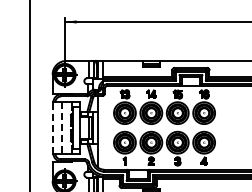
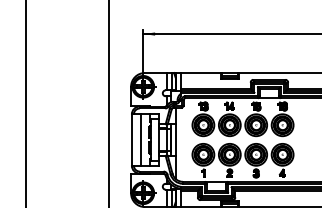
line: (53, 128) -> (131, 140), dashed -> solid
line: (62, 128) -> (140, 140), dashed -> solid

